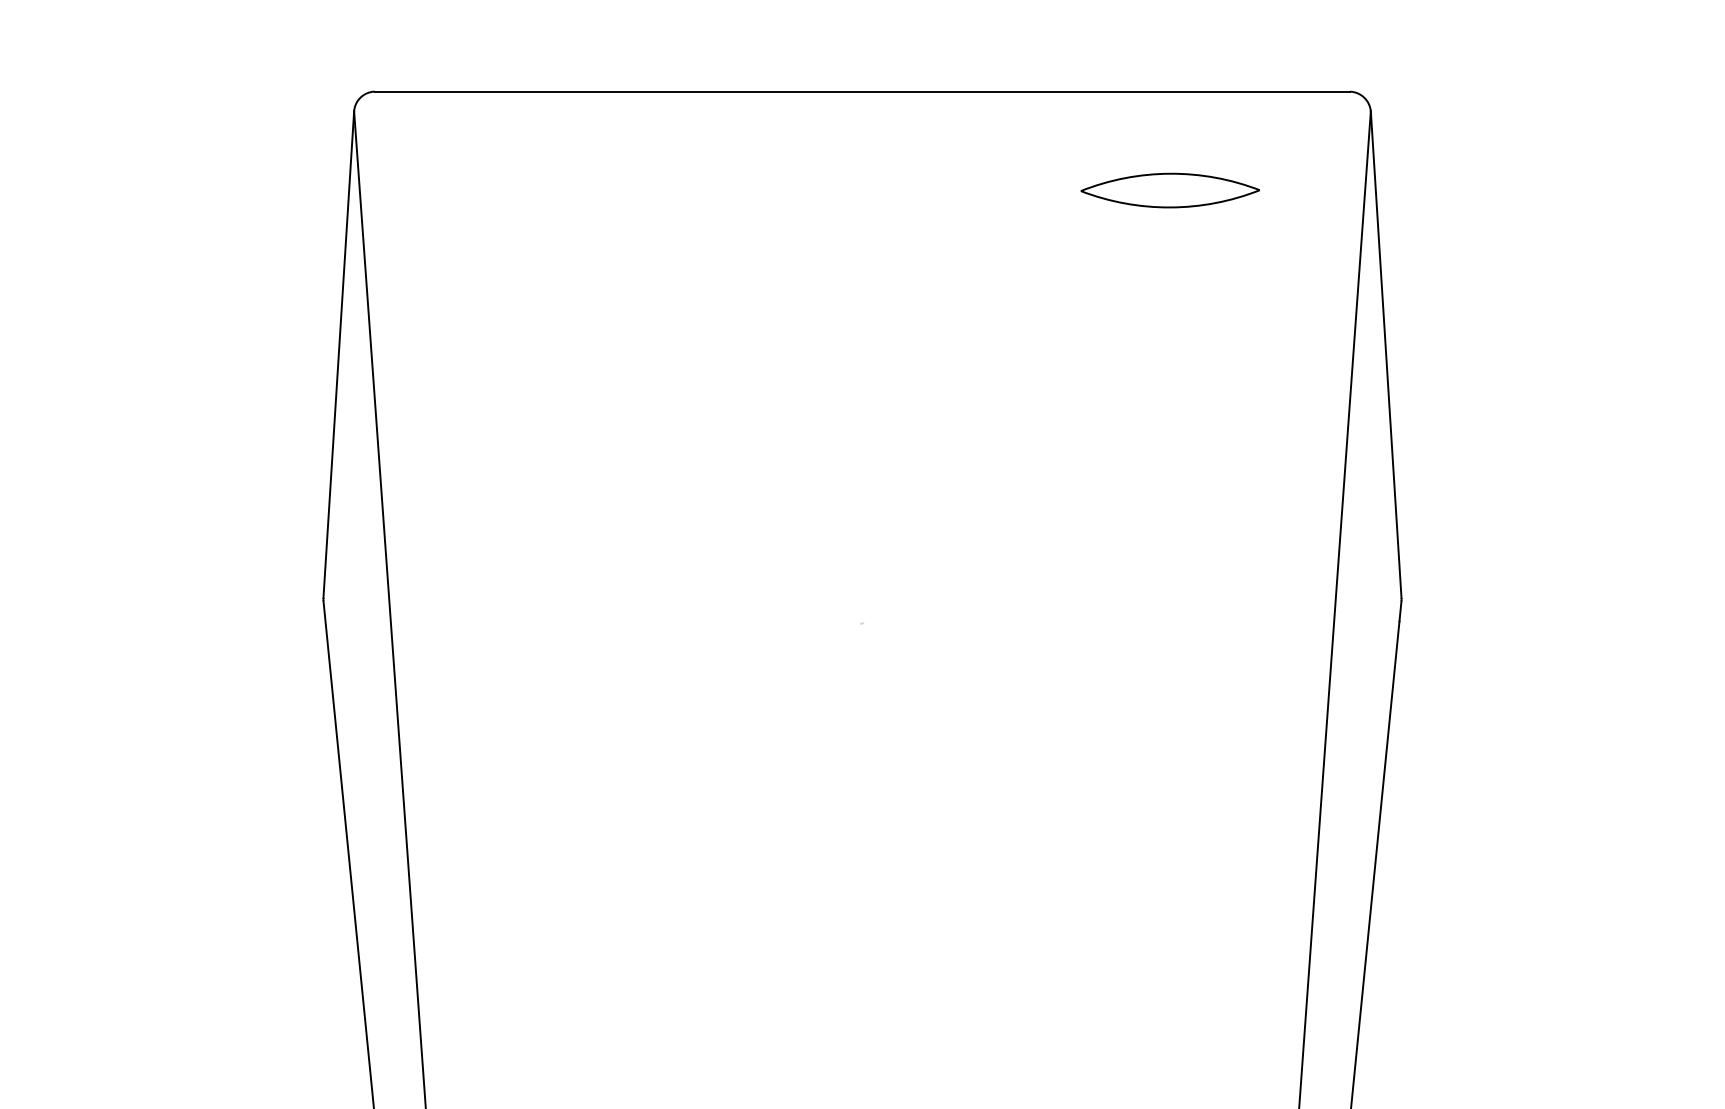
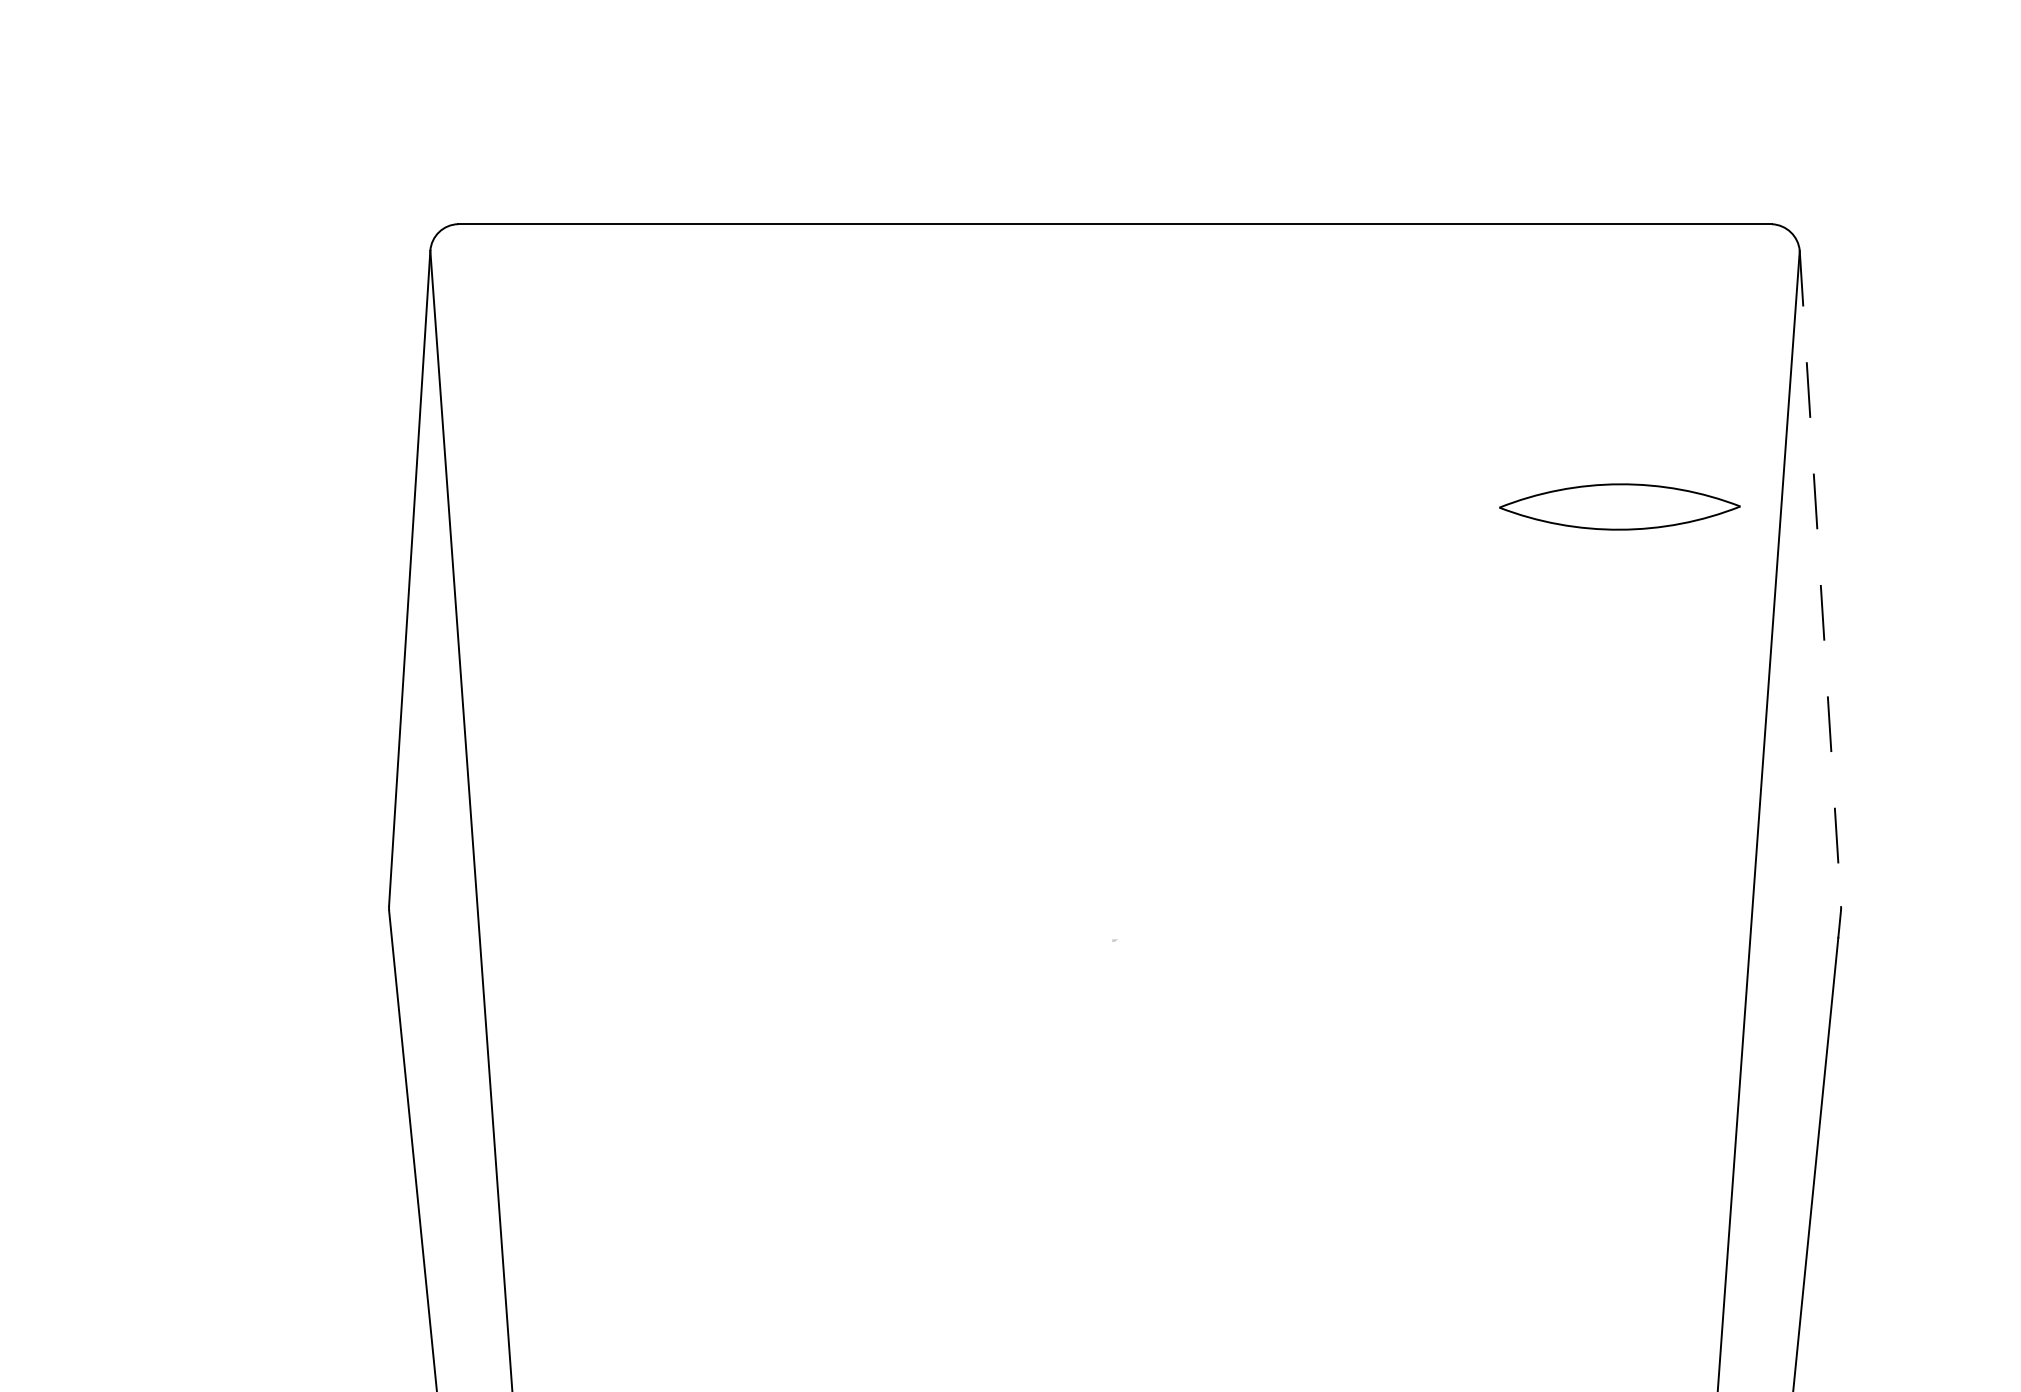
part: (1169, 190) -> (1618, 506), moved
line: (1386, 354) -> (1820, 578), solid -> dashed

